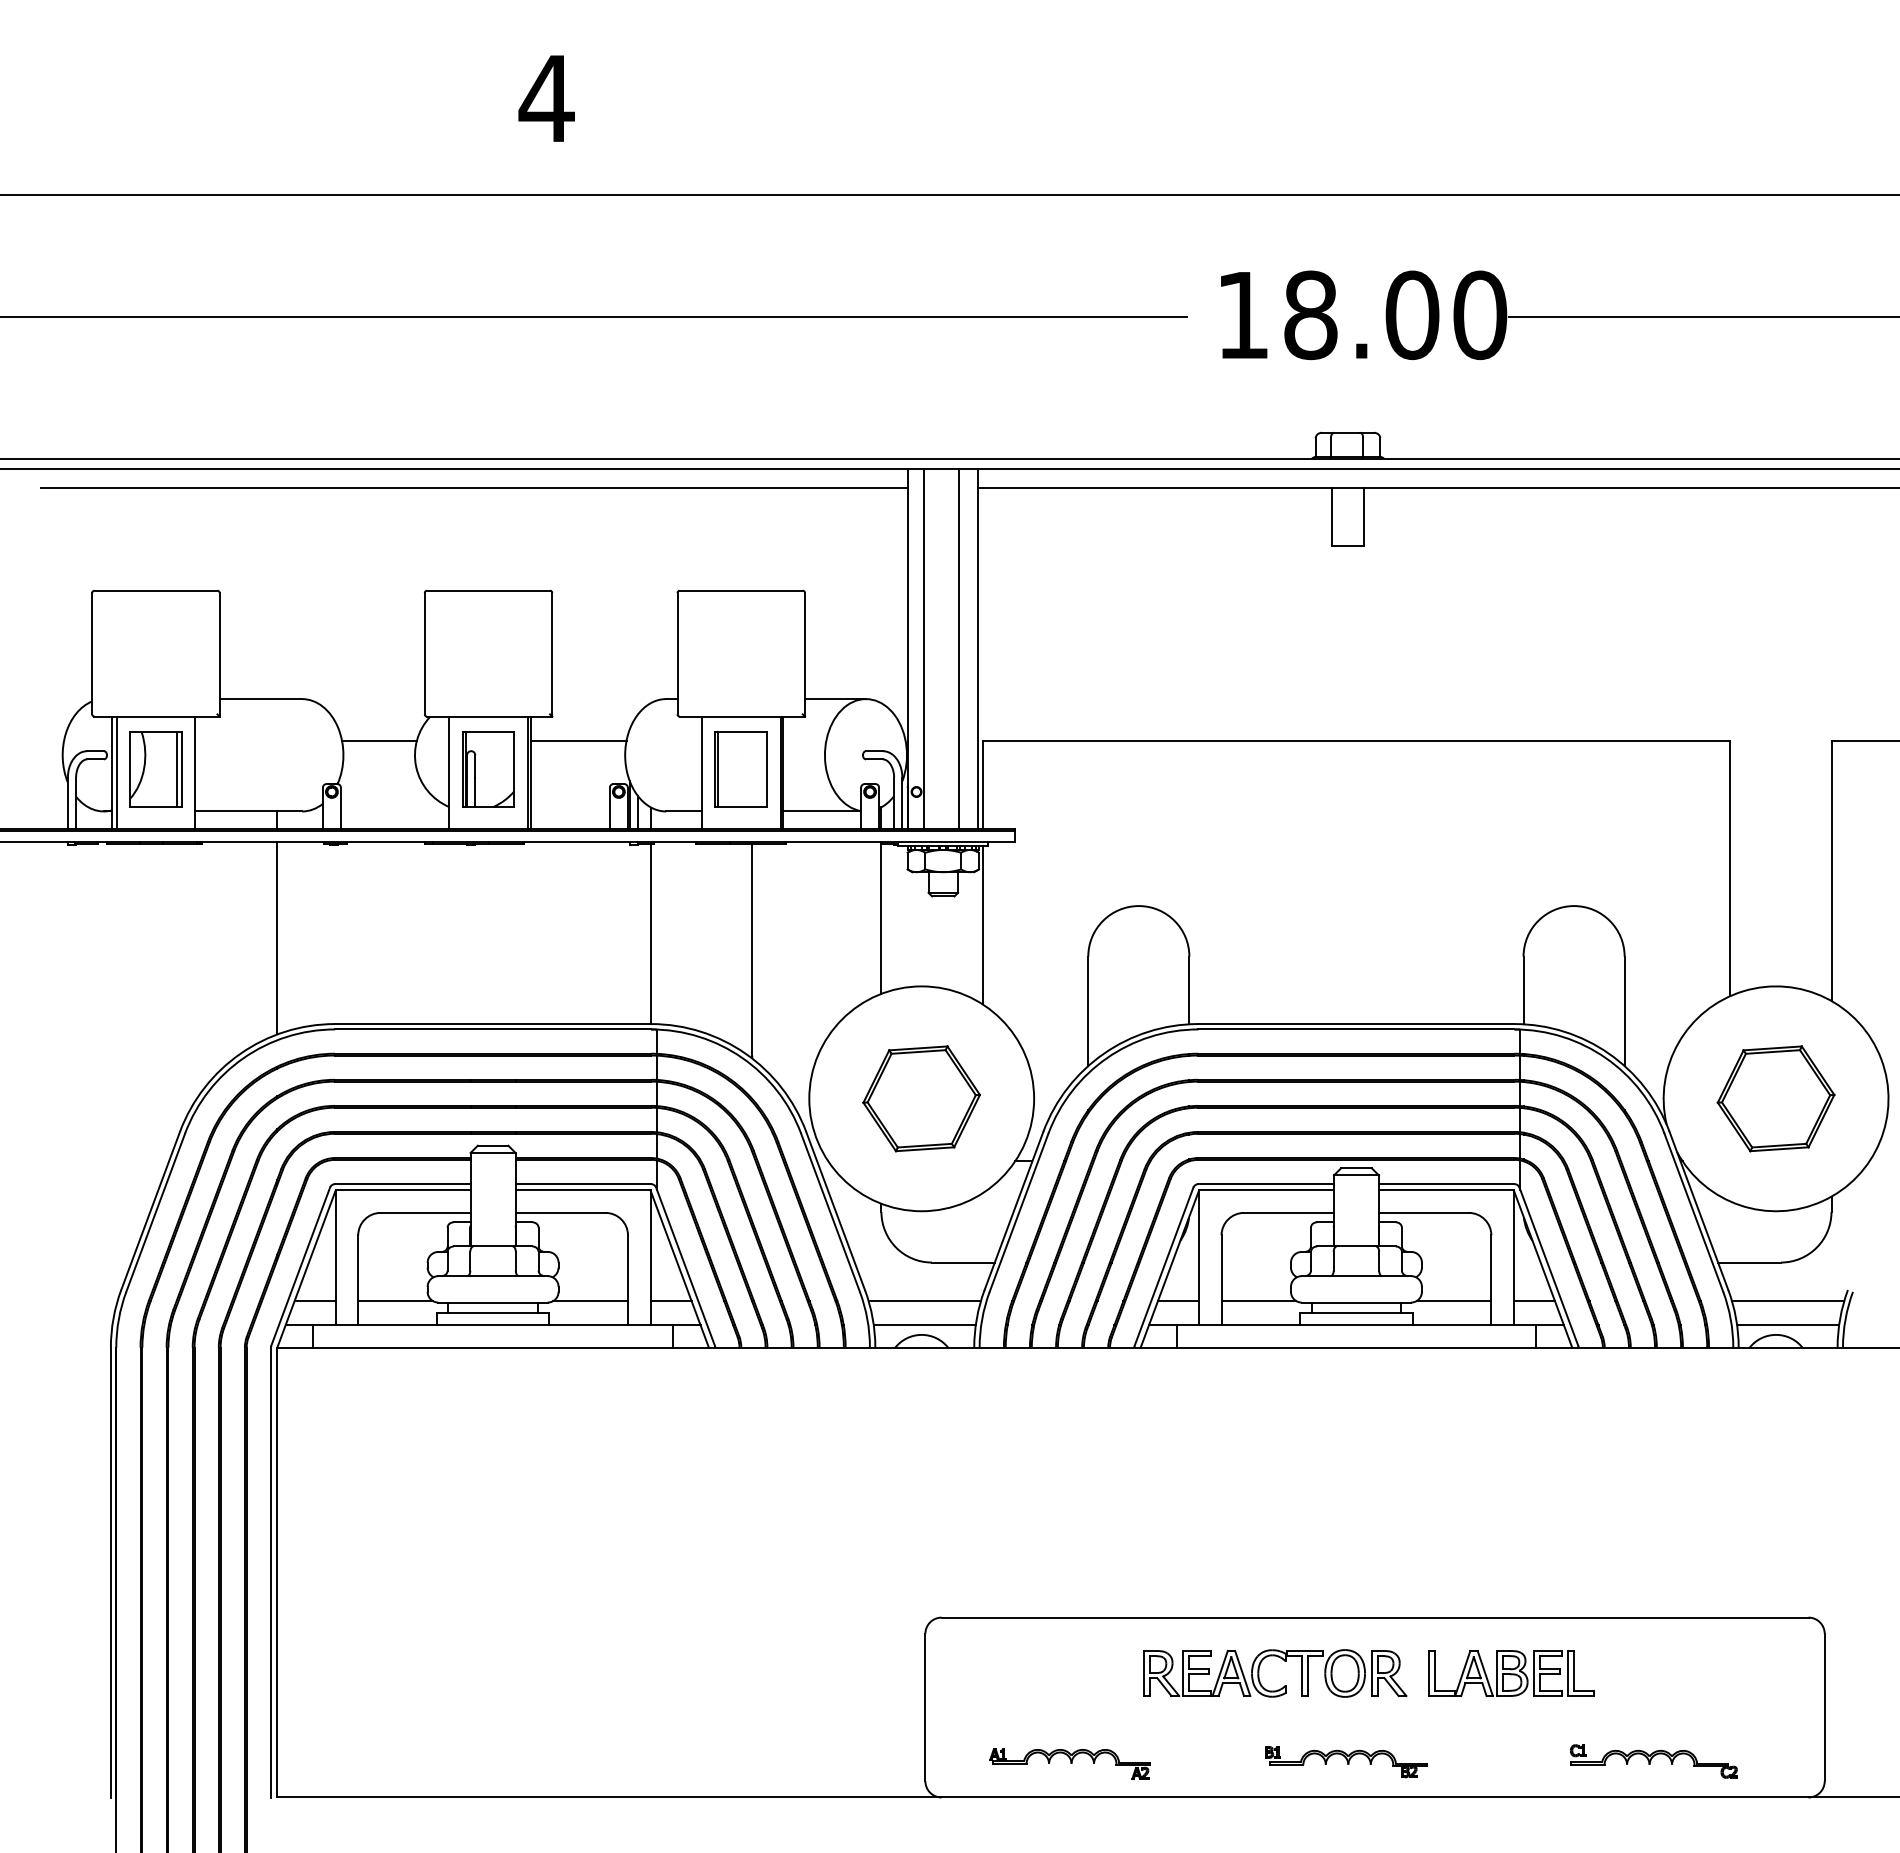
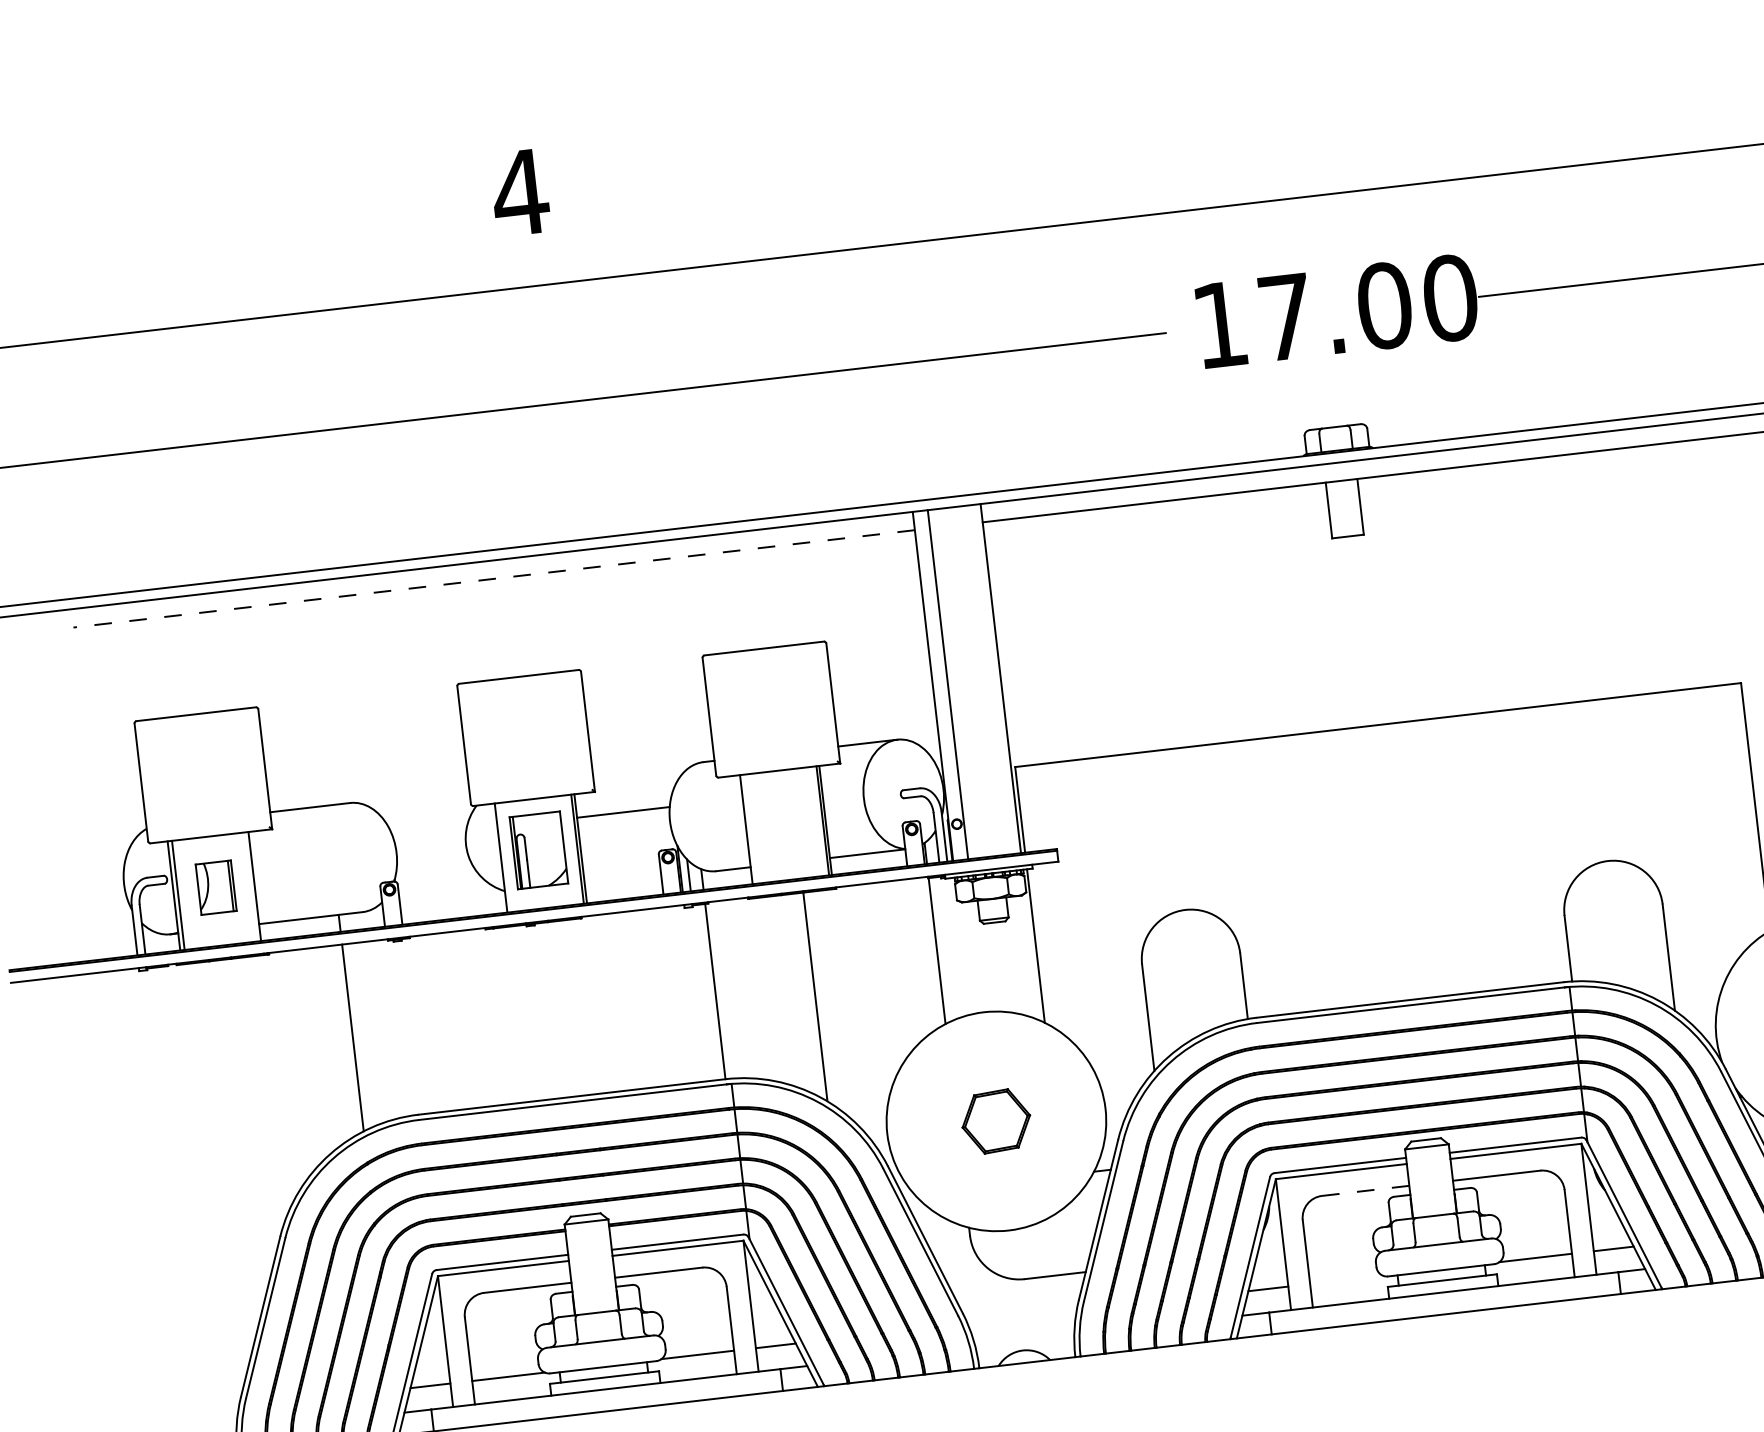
text: (1310, 315) -> (1285, 317), 18.00 -> 17.00
line: (474, 488) -> (493, 579), solid -> dashed
line: (958, 649) -> (981, 681), removed
line: (379, 740) -> (429, 834), removed
part: (155, 769) -> (215, 887), size x0.7
part: (740, 769) -> (783, 822), removed
part: (921, 1098) -> (996, 1121), size x0.6
line: (1289, 1212) -> (1366, 1190), solid -> dashed
line: (924, 1301) -> (1021, 1317), removed
line: (1258, 1301) -> (1346, 1280), removed
line: (924, 1325) -> (1024, 1341), removed

